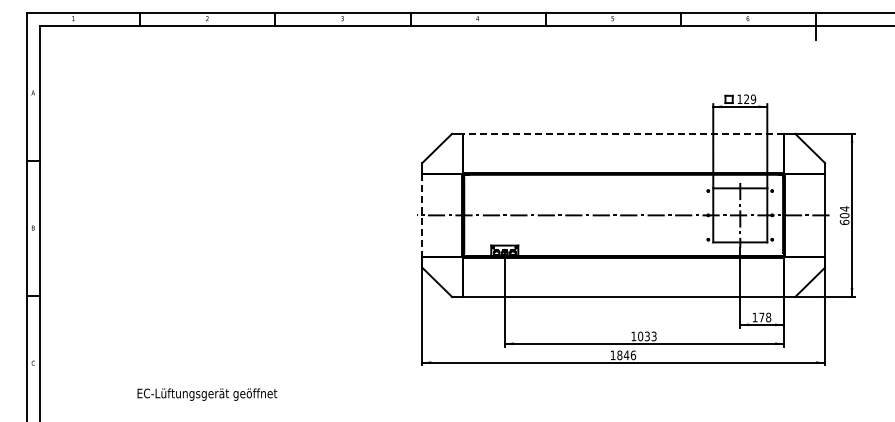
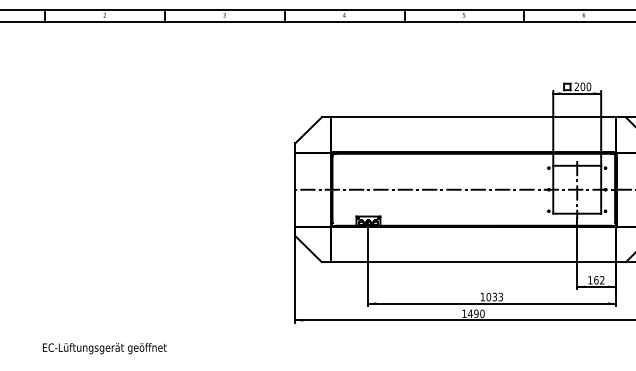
text: (746, 99) -> (582, 87), 129 -> 200
line: (623, 133) -> (473, 117), dashed -> solid
line: (422, 215) -> (295, 189), dashed -> solid
text: (765, 317) -> (599, 280), 178 -> 162
text: (626, 355) -> (476, 313), 1846 -> 1490

